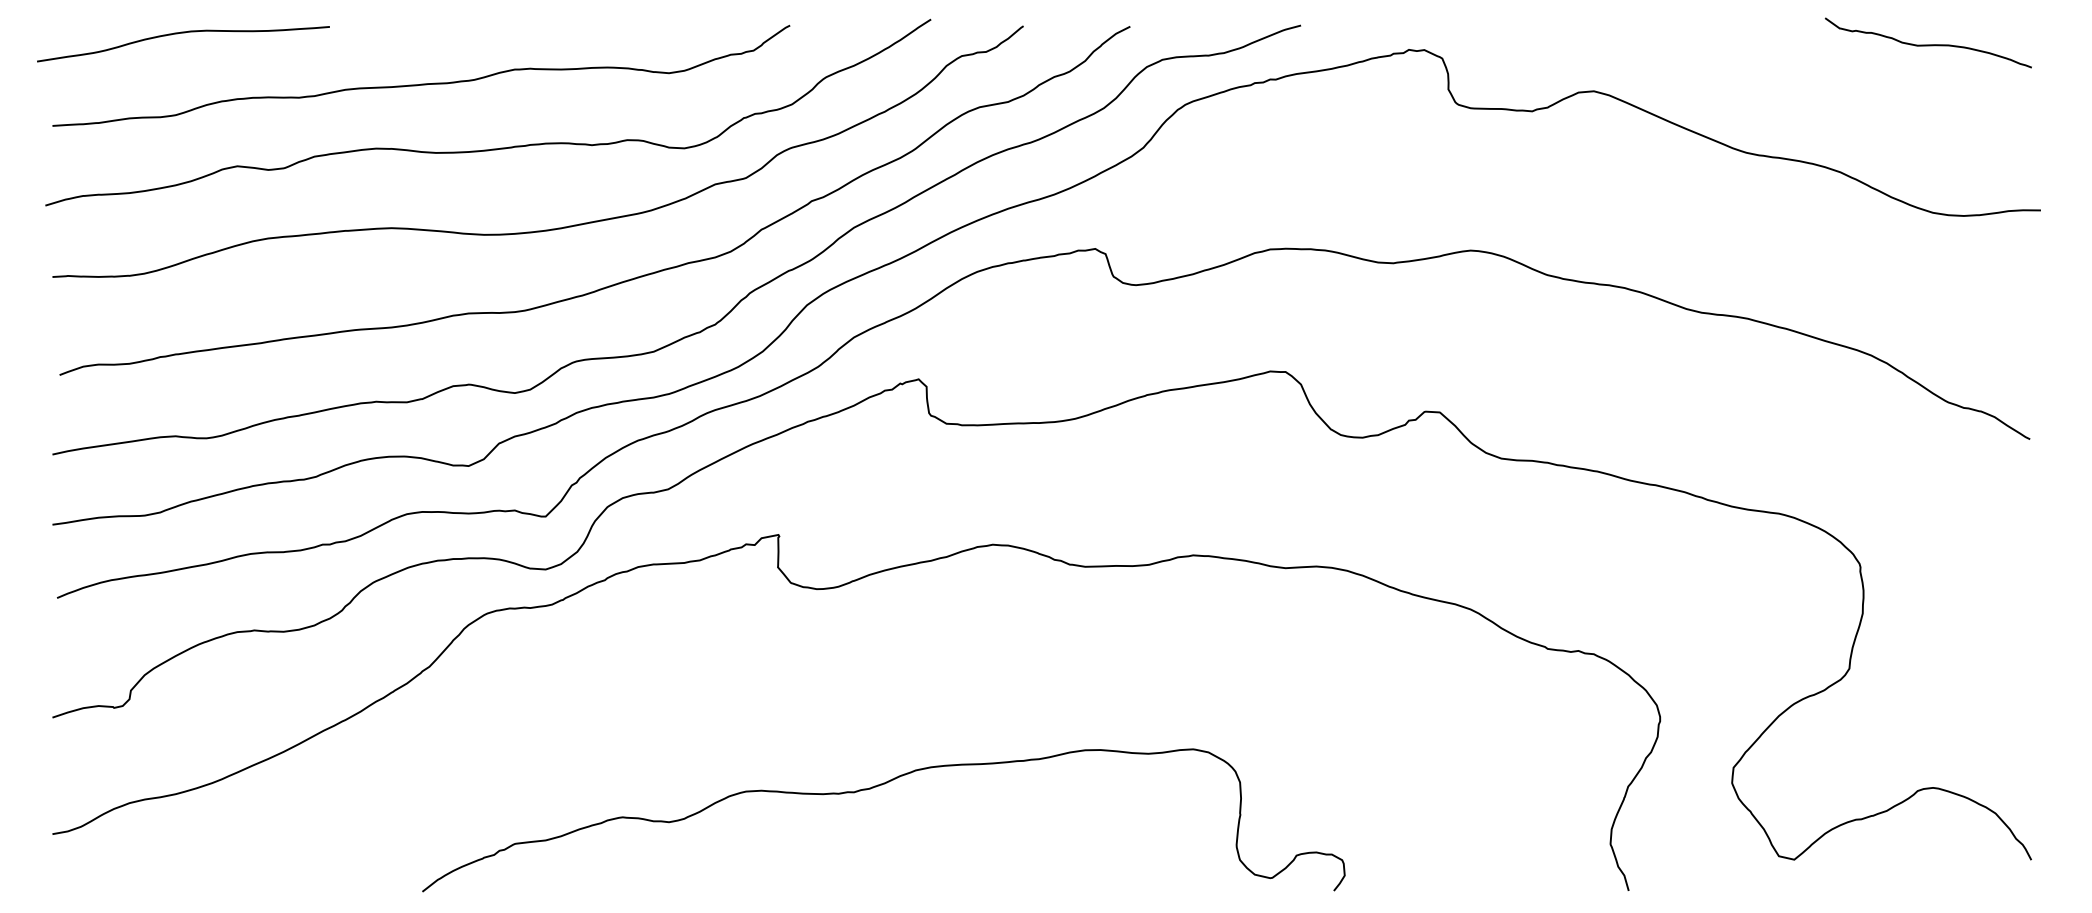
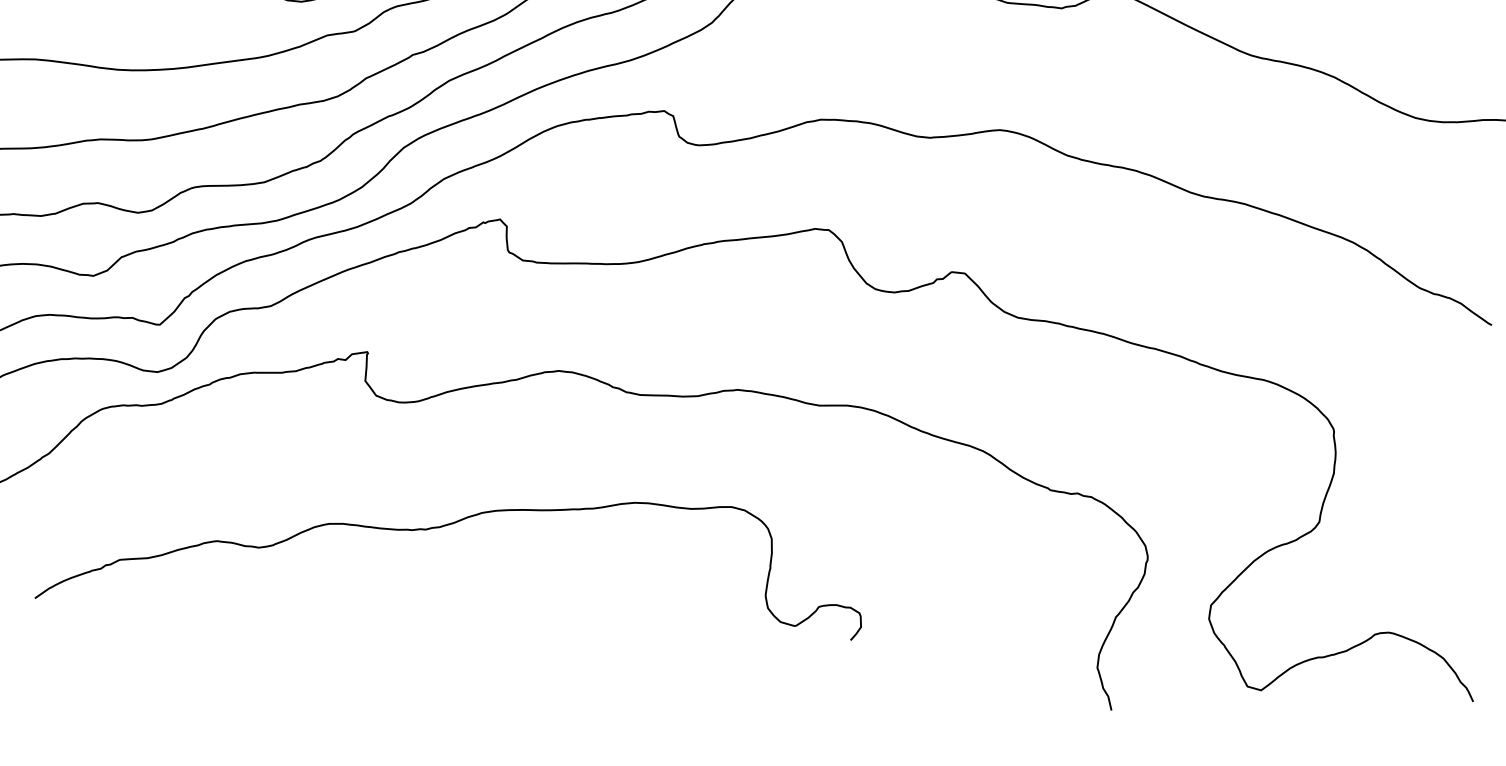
curve: (873, 788) -> (443, 527), moved

